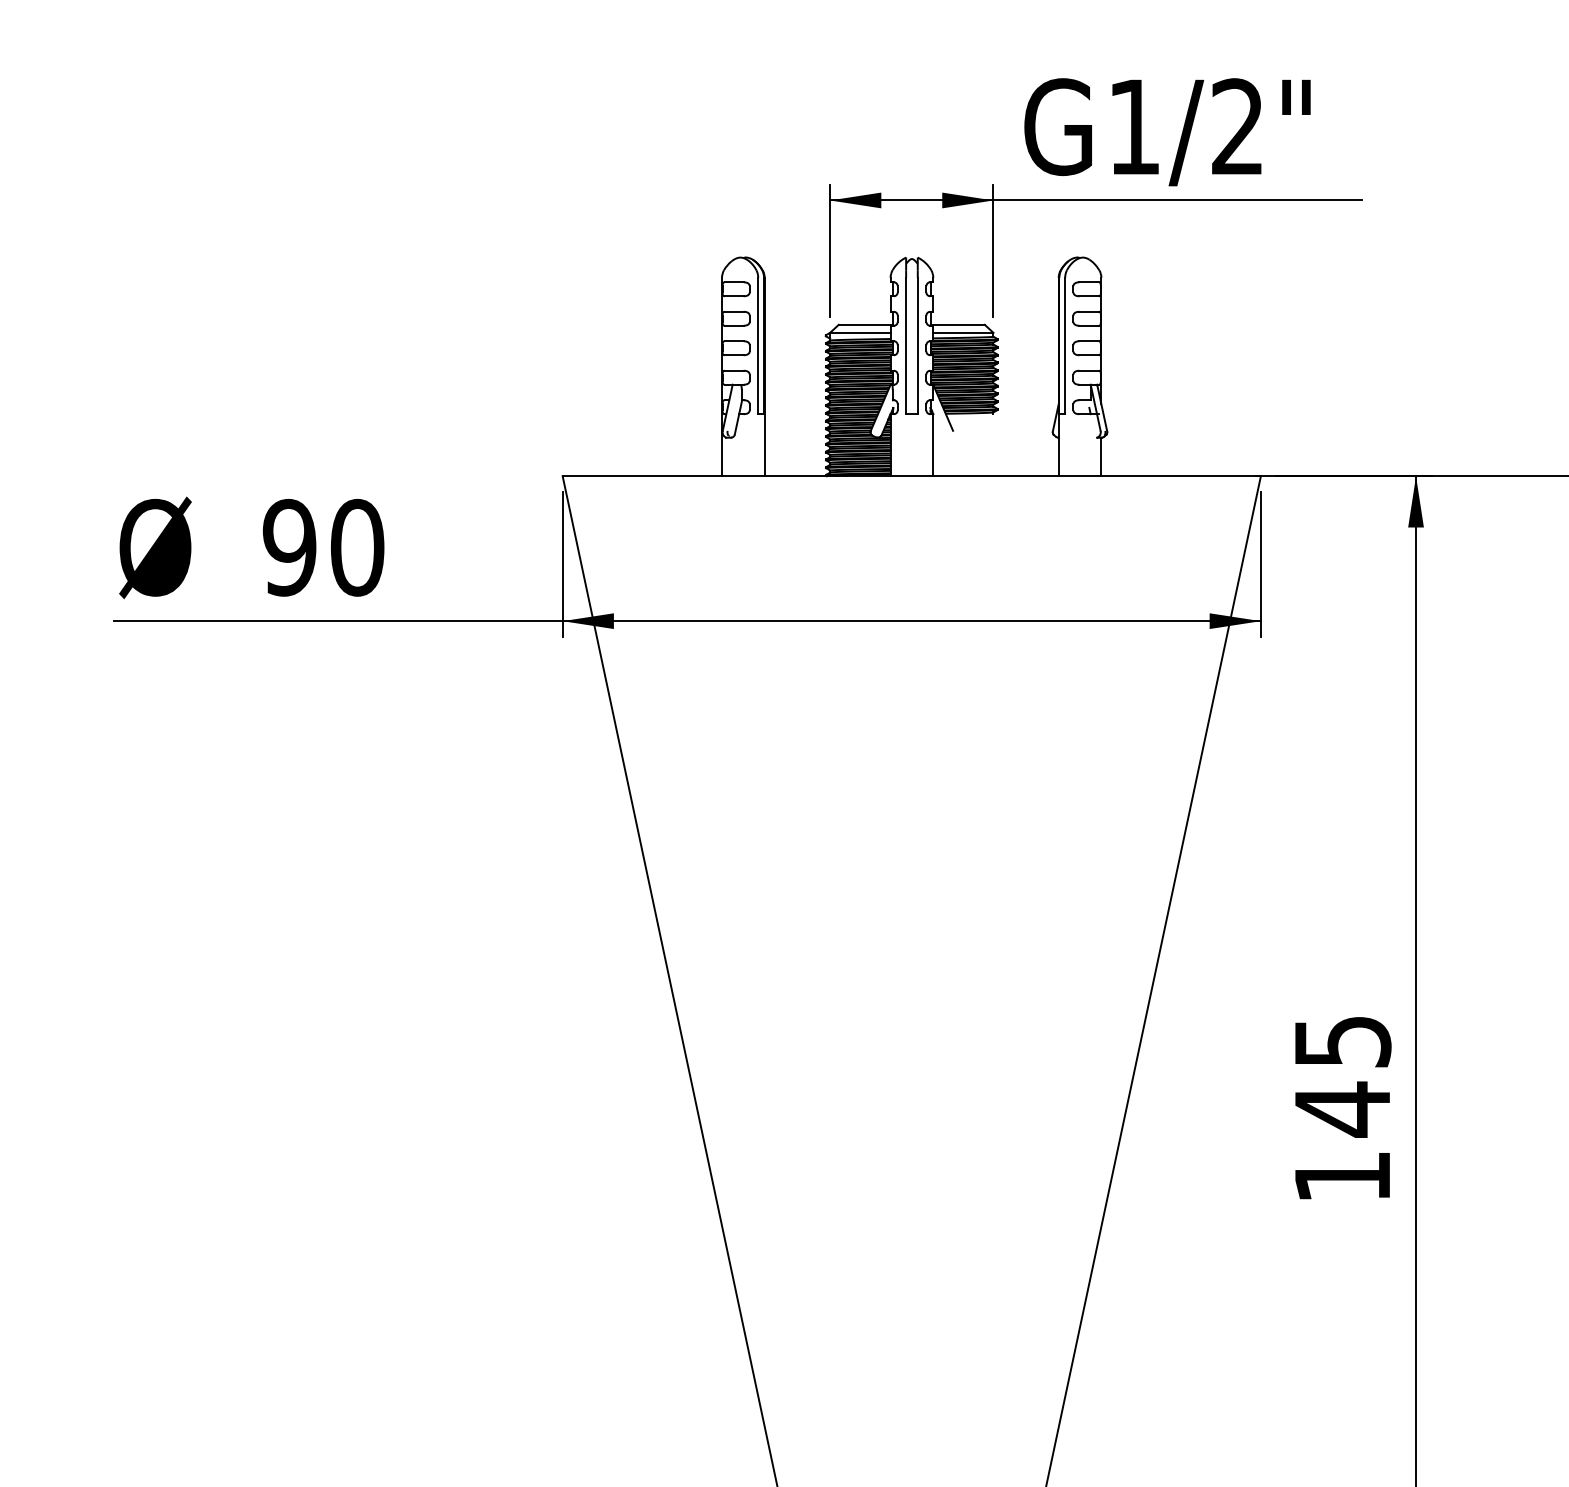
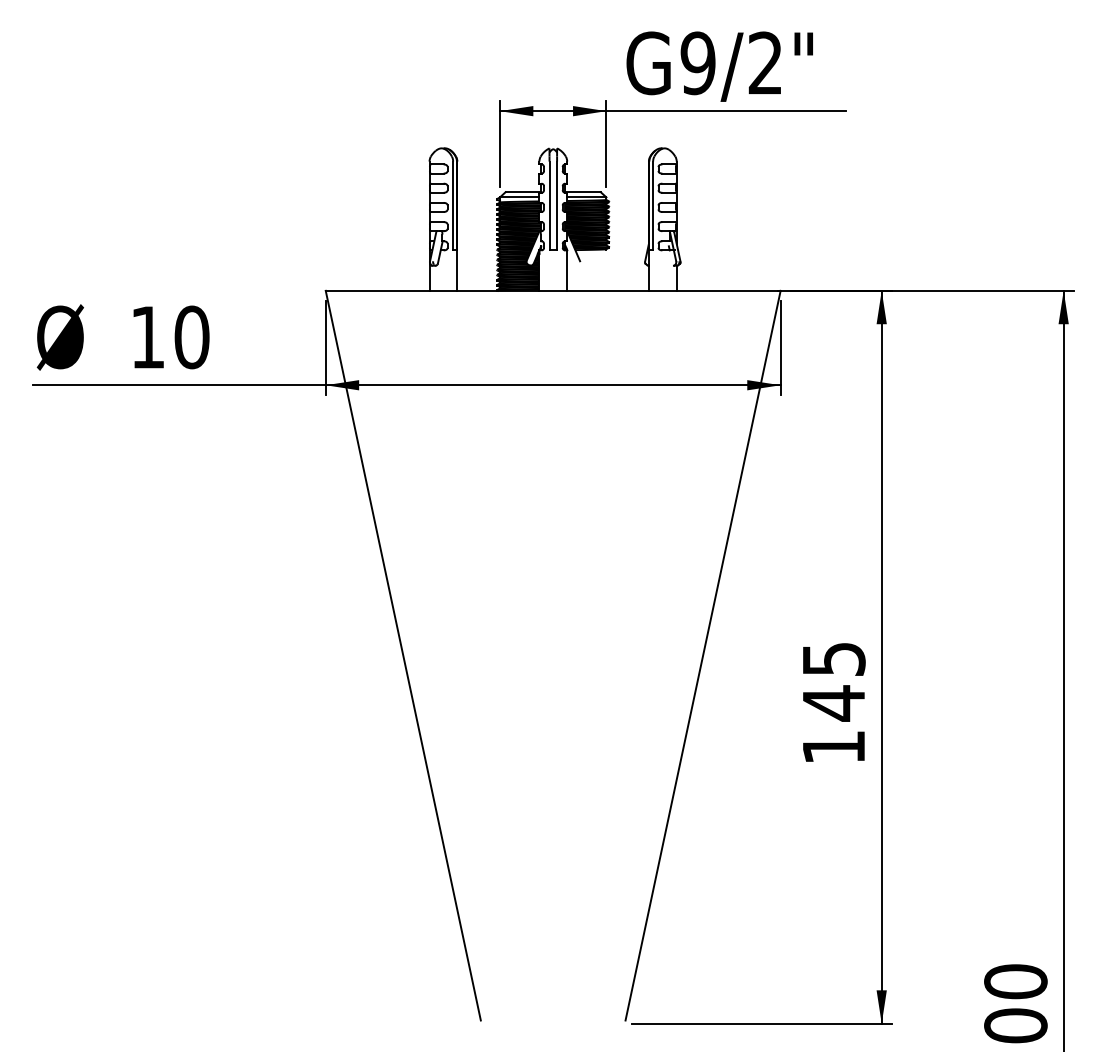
text: (1133, 127) -> (697, 63), G1/2" -> G9/2"
text: (289, 547) -> (147, 337), 90 -> 10

